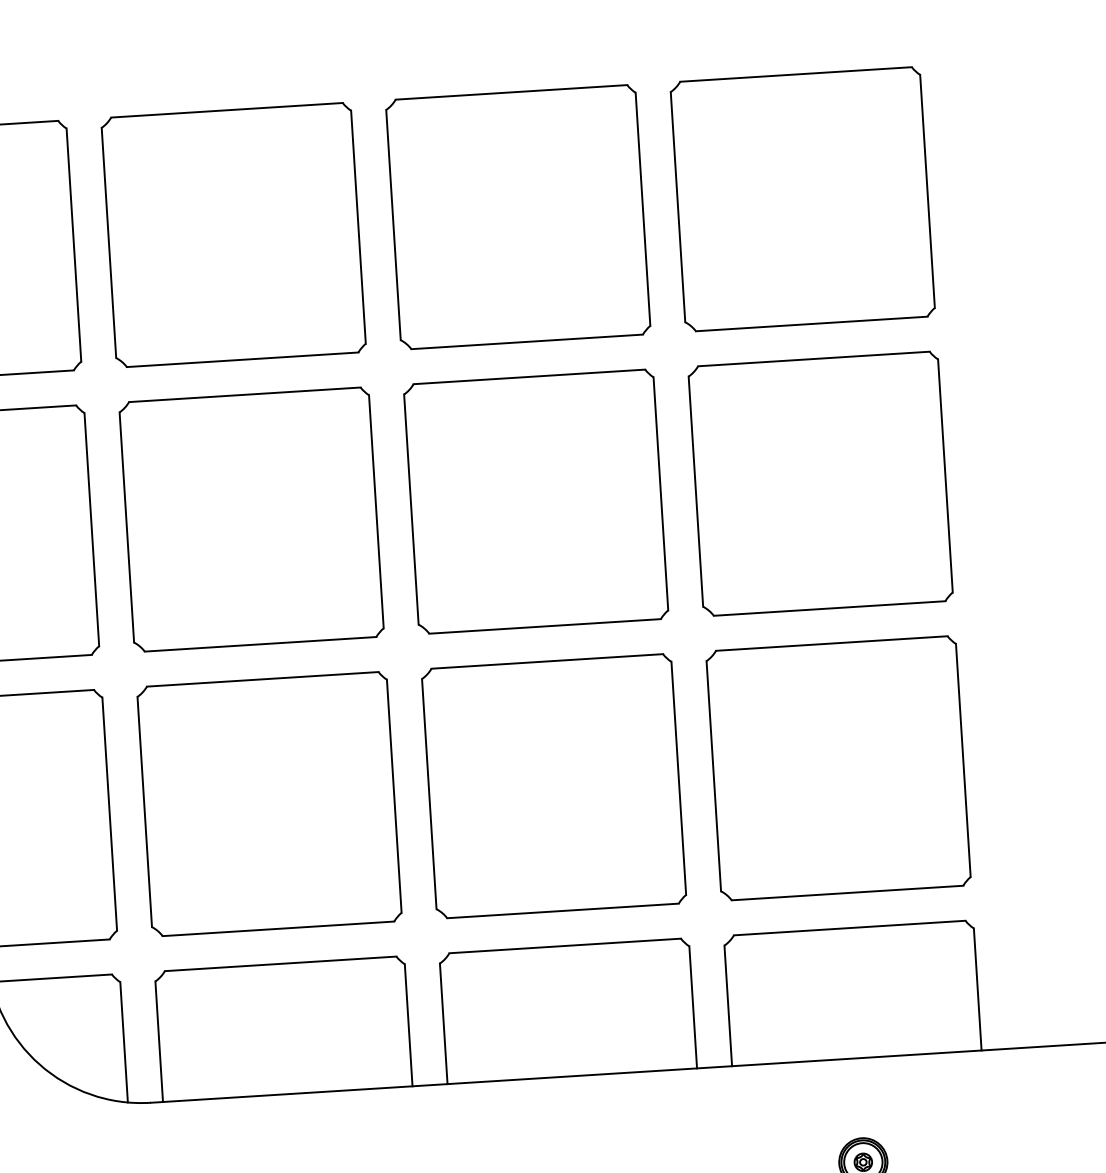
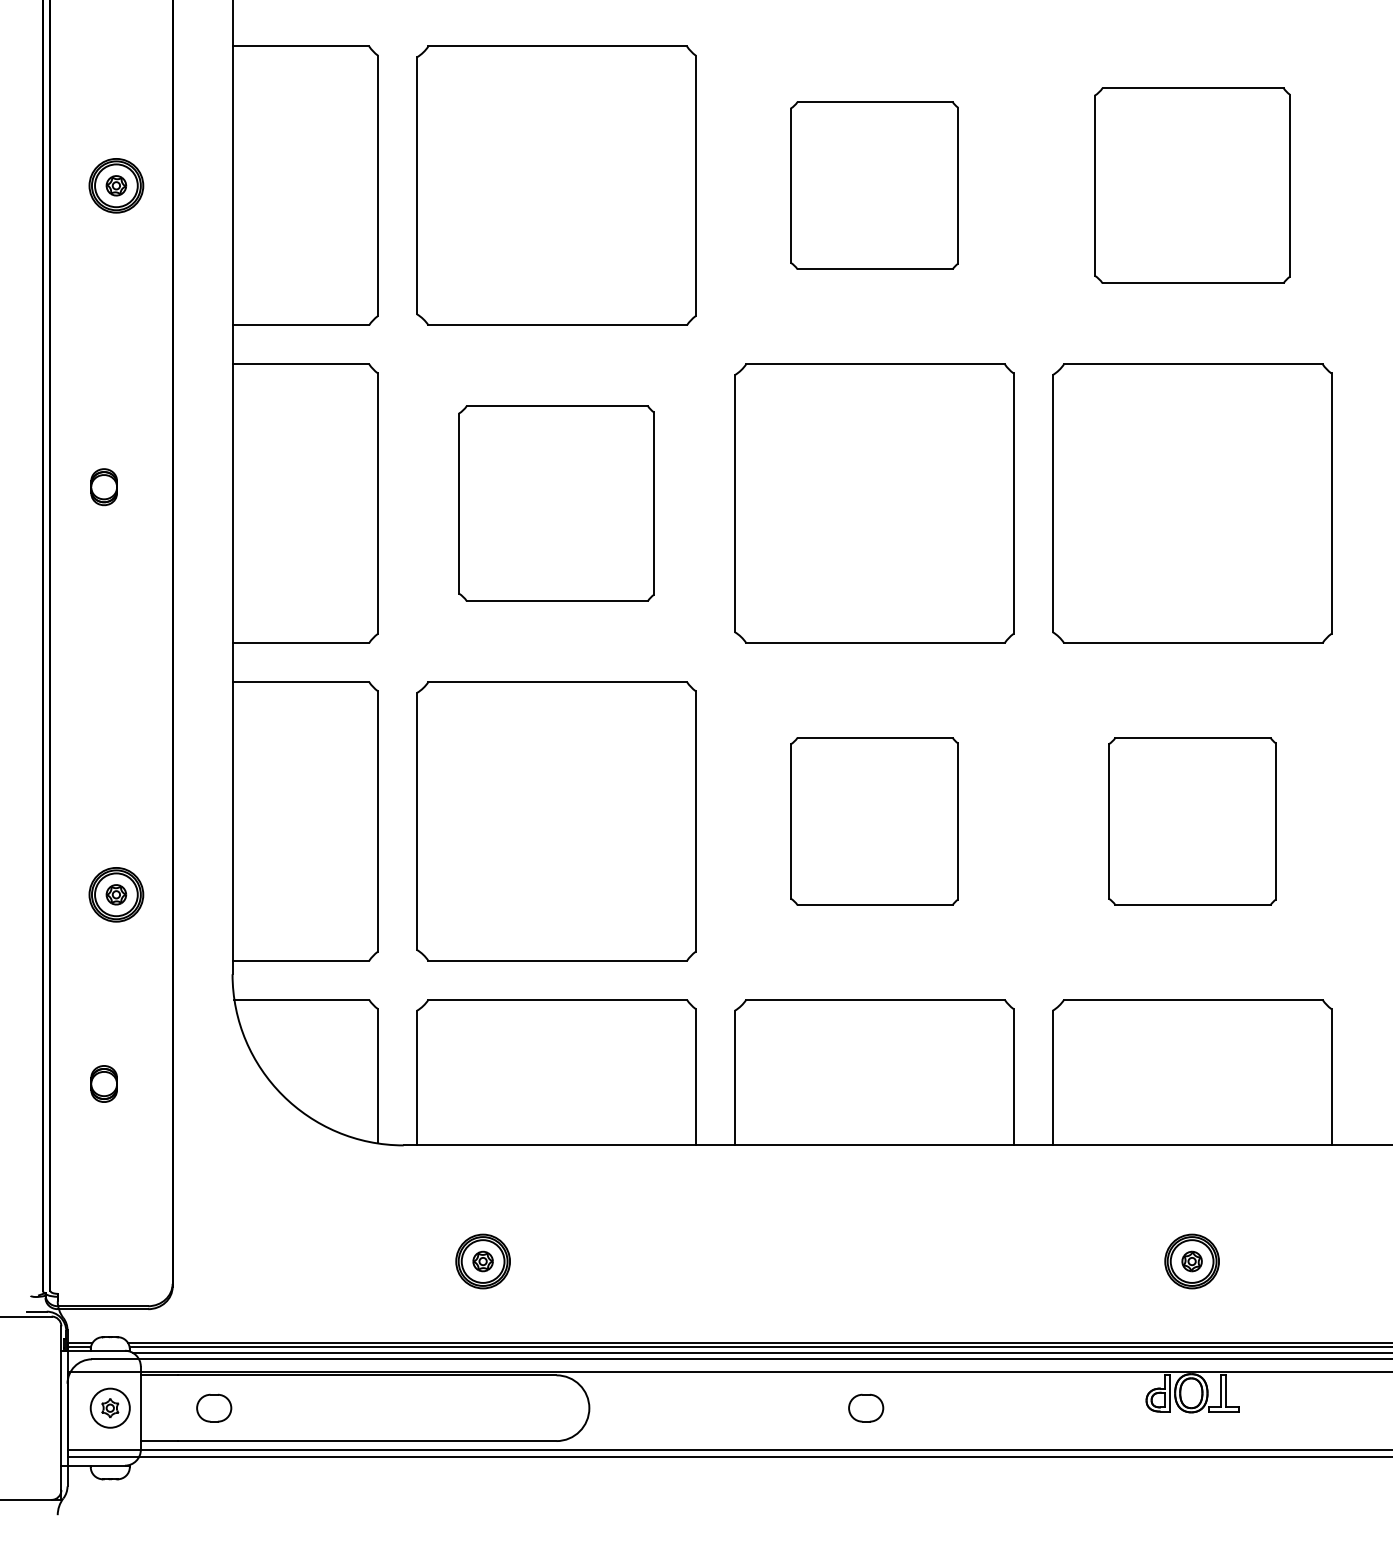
part: (803, 198) -> (1192, 185), size x0.7
part: (518, 216) -> (874, 185), size x0.6
part: (251, 519) -> (556, 503), size x0.7
part: (838, 768) -> (1192, 821), size x0.6
part: (554, 786) -> (874, 821), size x0.6

